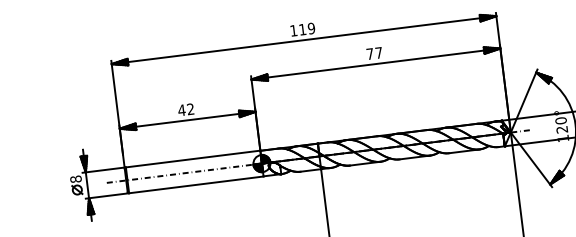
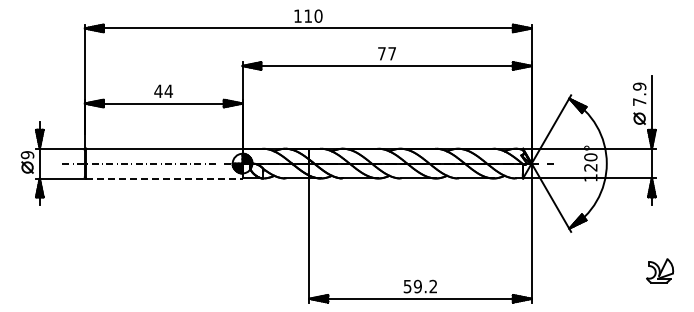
text: (311, 27) -> (318, 15), 119 -> 110
text: (190, 108) -> (168, 90), 42 -> 44
text: (75, 179) -> (27, 155), 8 -> 9
line: (196, 184) -> (164, 178), solid -> dashed

